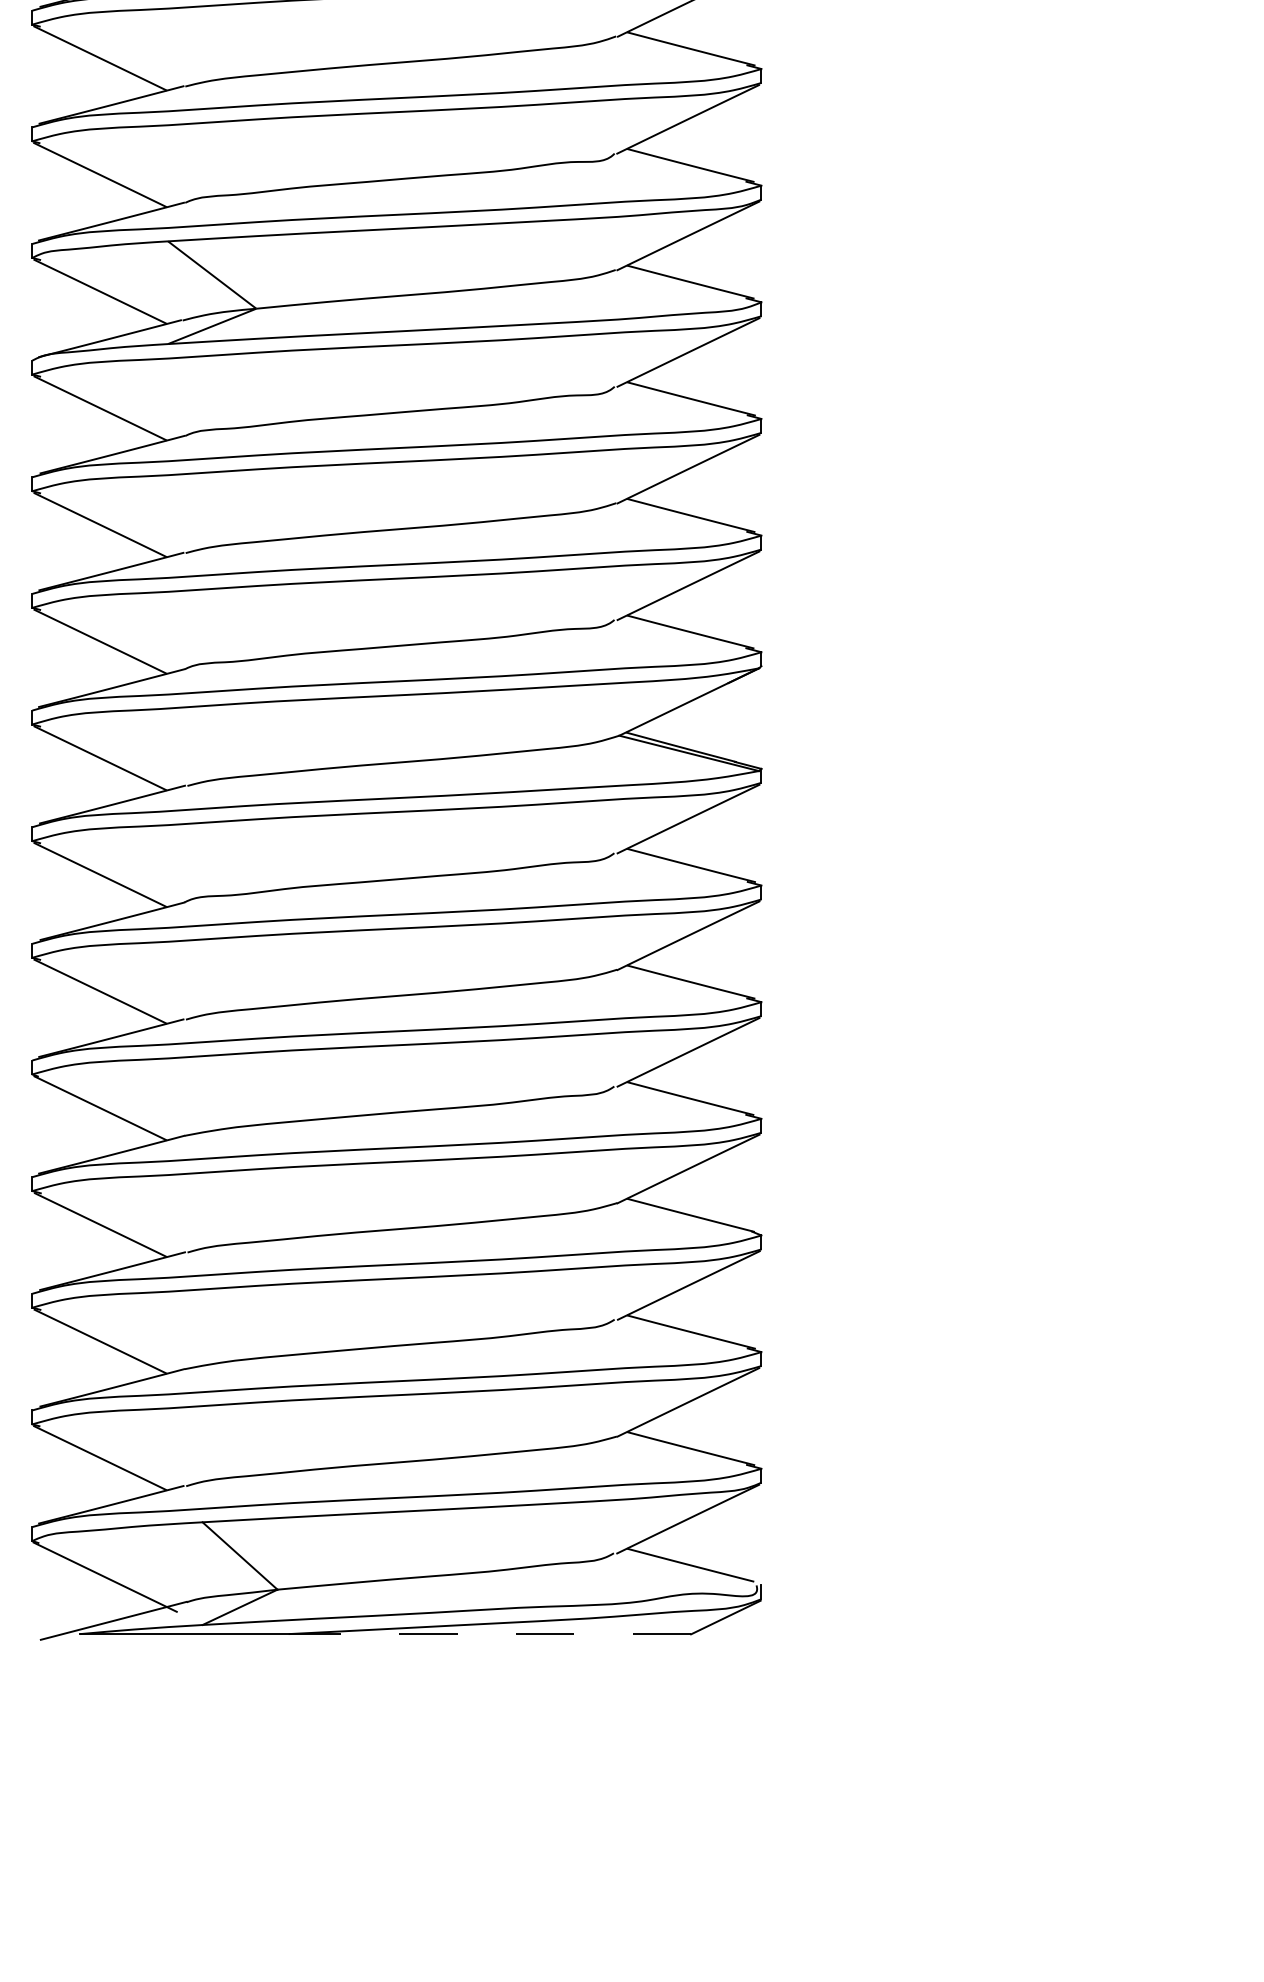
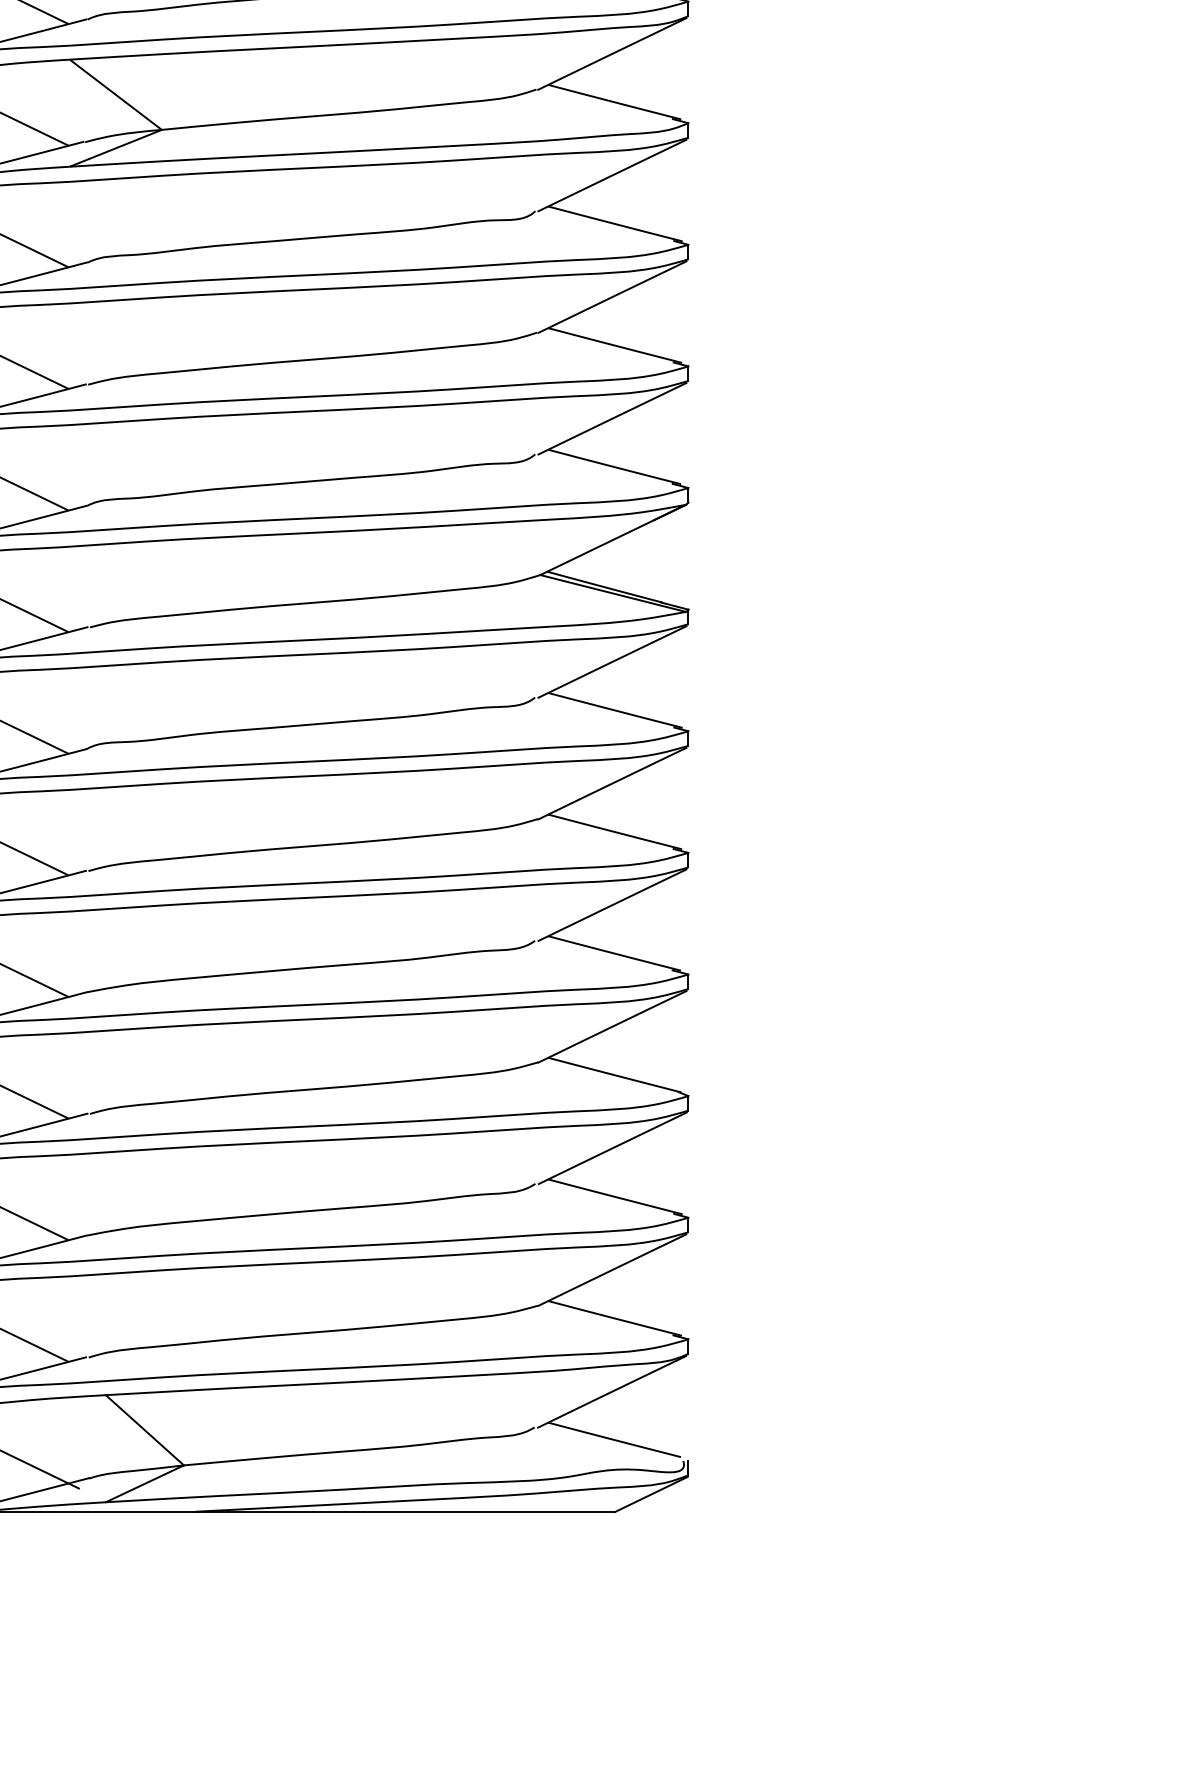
line: (489, 1634) -> (404, 1512), dashed -> solid

